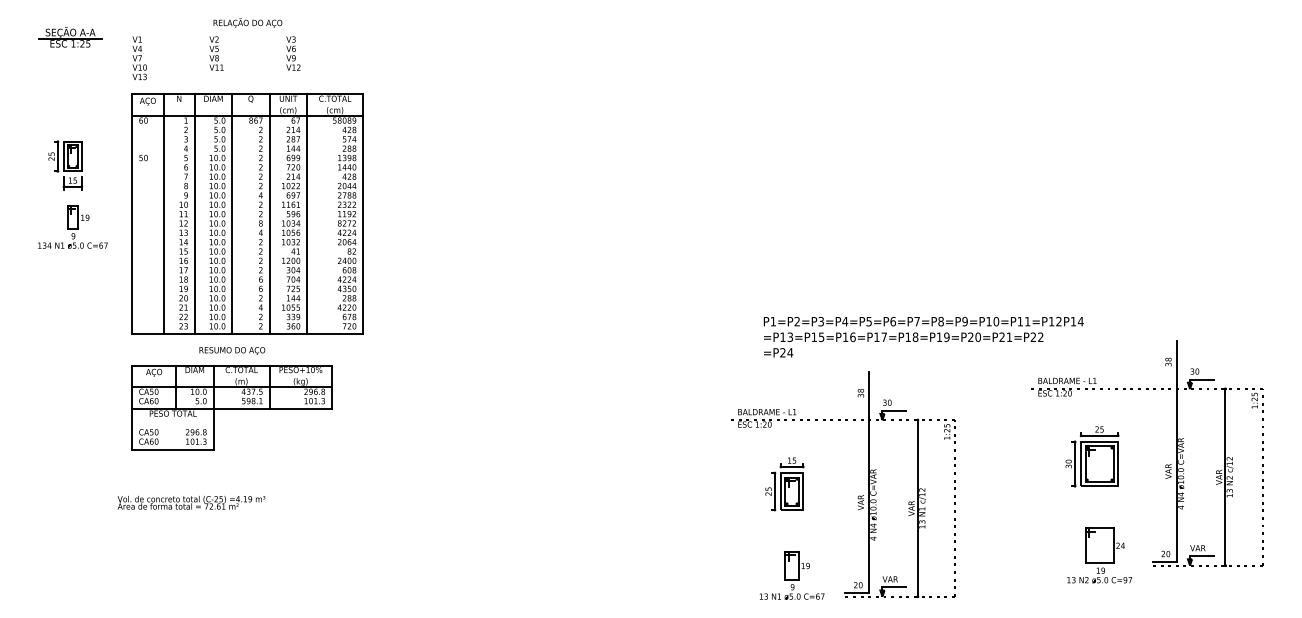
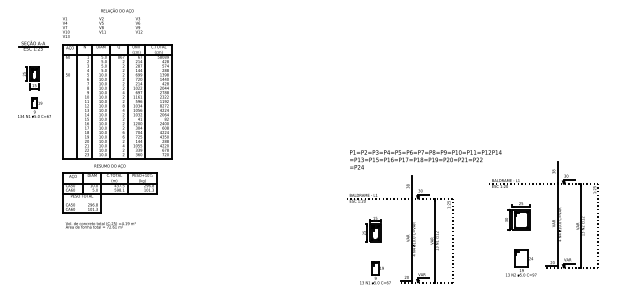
part: (70, 36) -> (33, 45), moved
text: (923, 336) -> (425, 159), moved
text: (191, 503) -> (100, 225), moved

